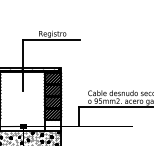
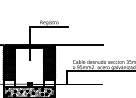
line: (96, 68) -> (78, 45), added

